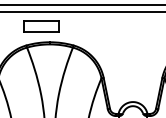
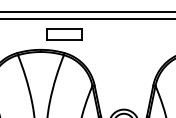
part: (41, 26) -> (64, 34), moved

